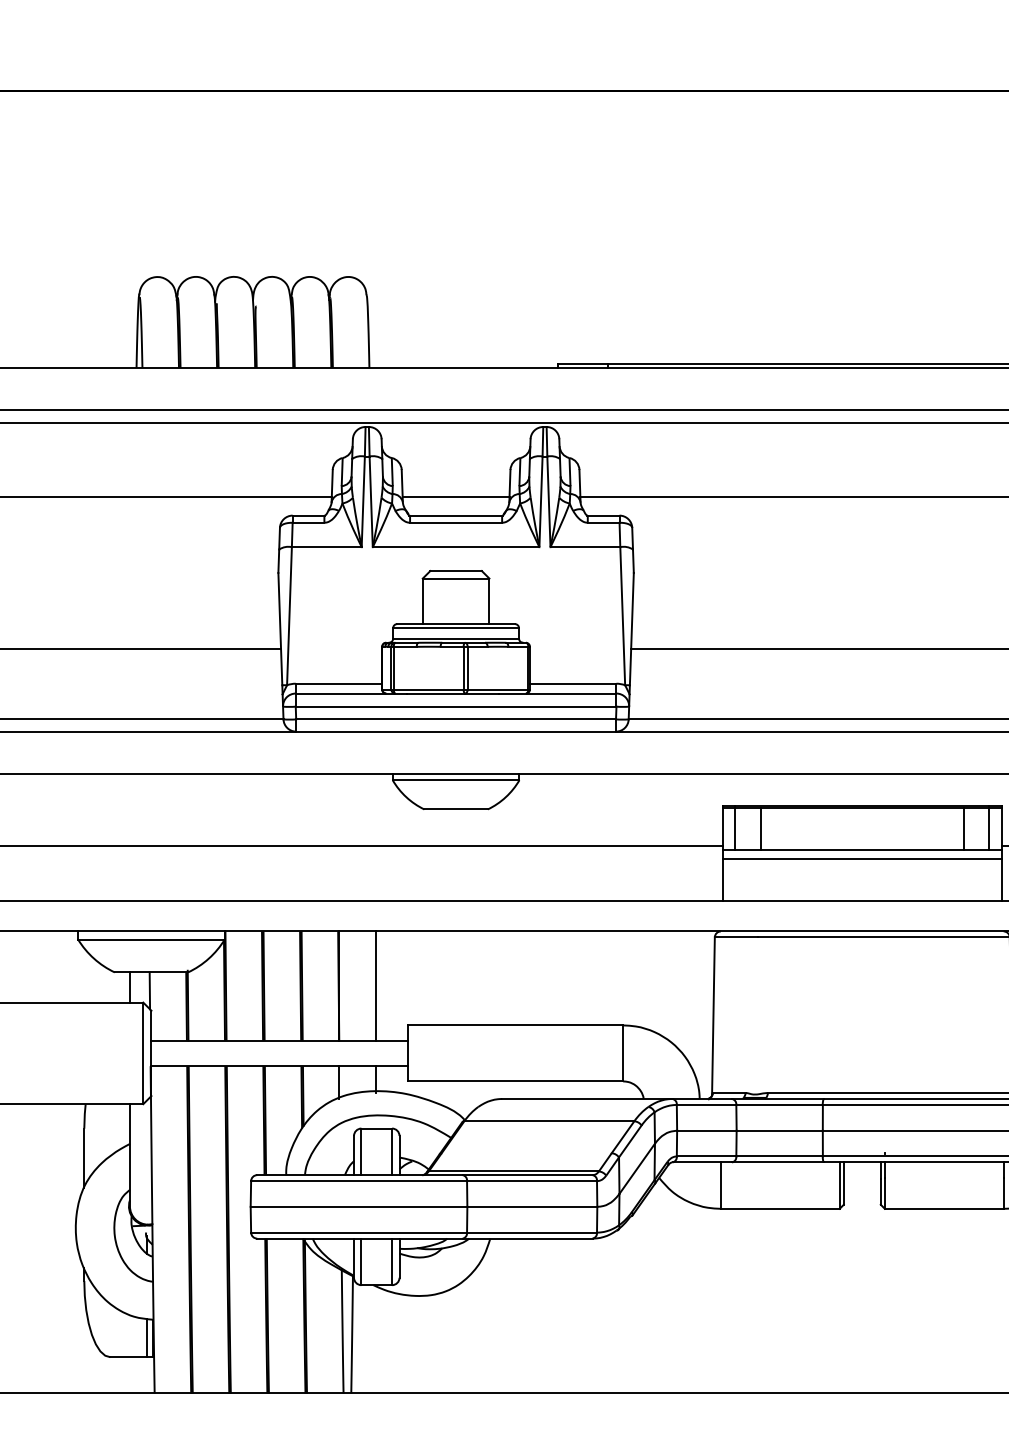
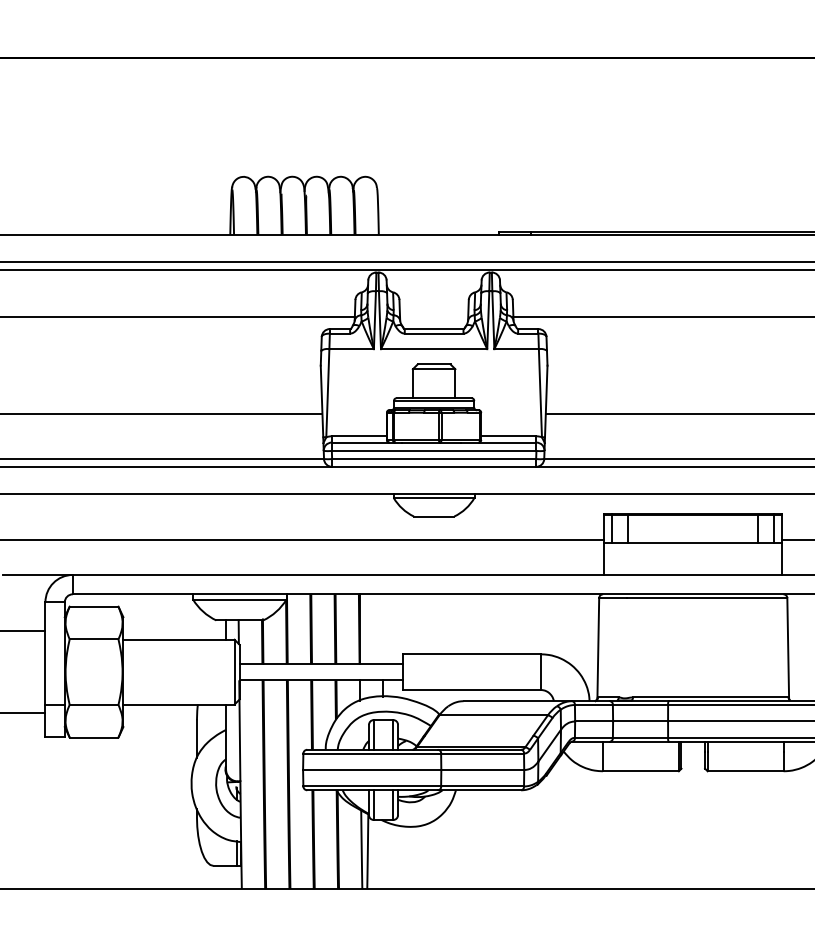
line: (456, 497) -> (434, 317), removed
line: (862, 858) -> (693, 547), removed
line: (376, 985) -> (383, 628), removed

